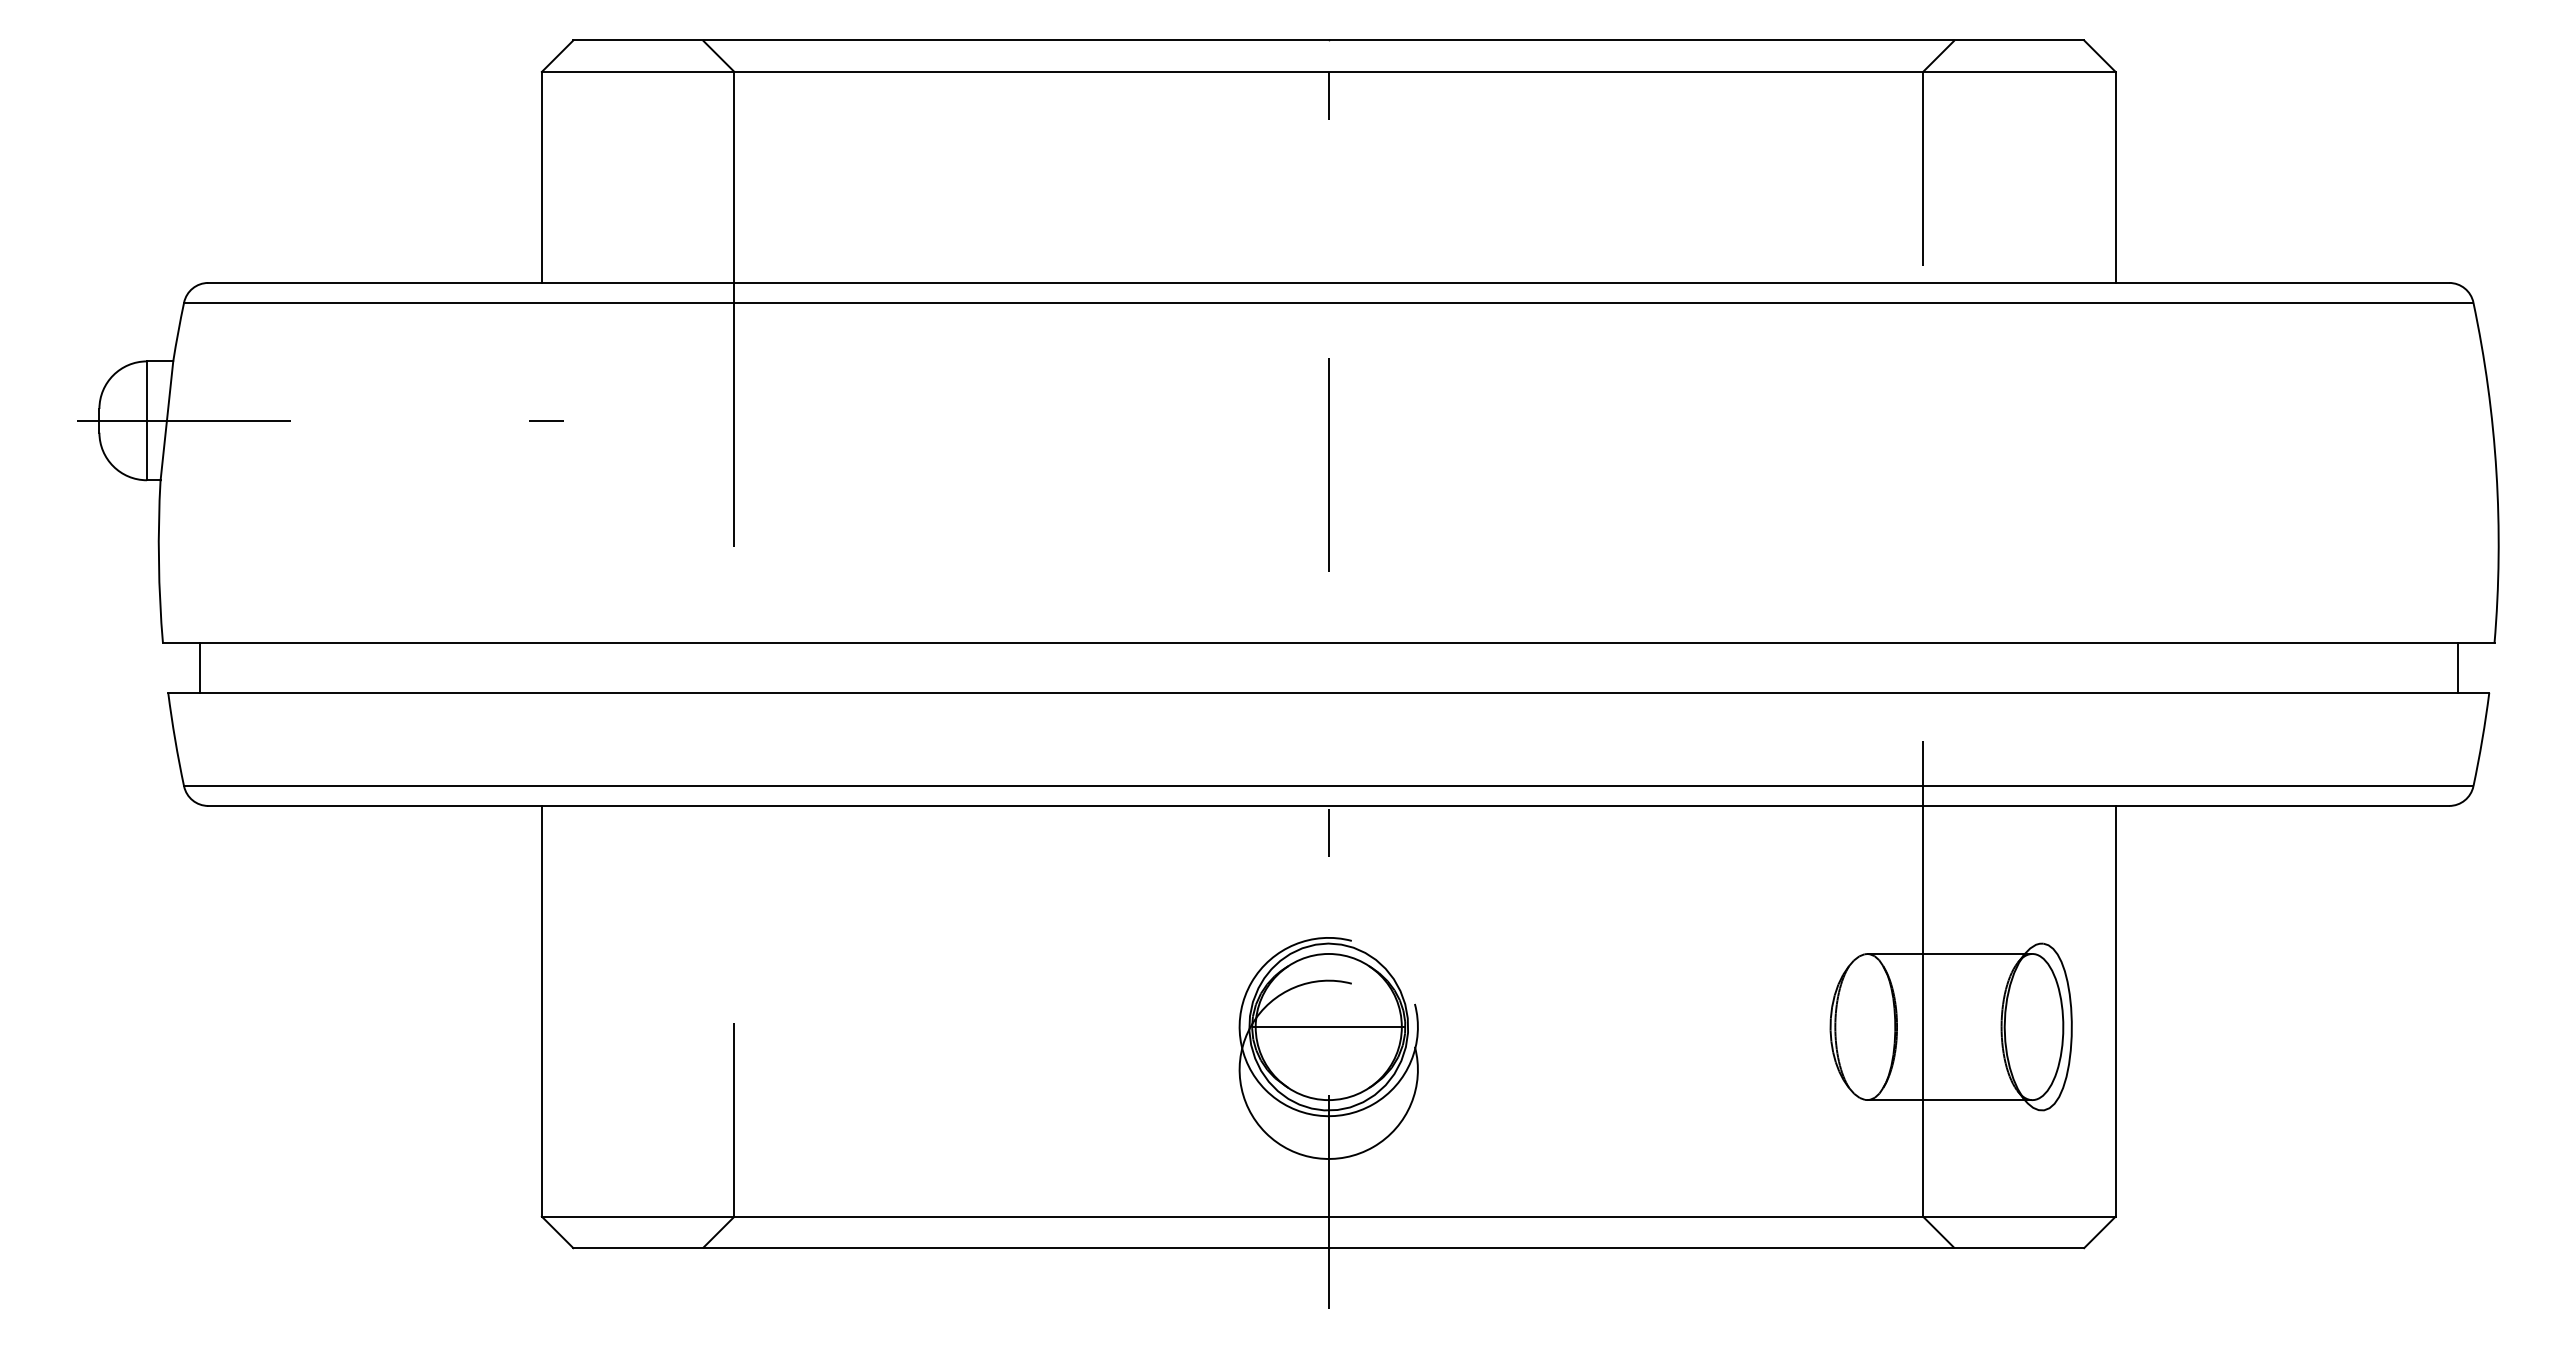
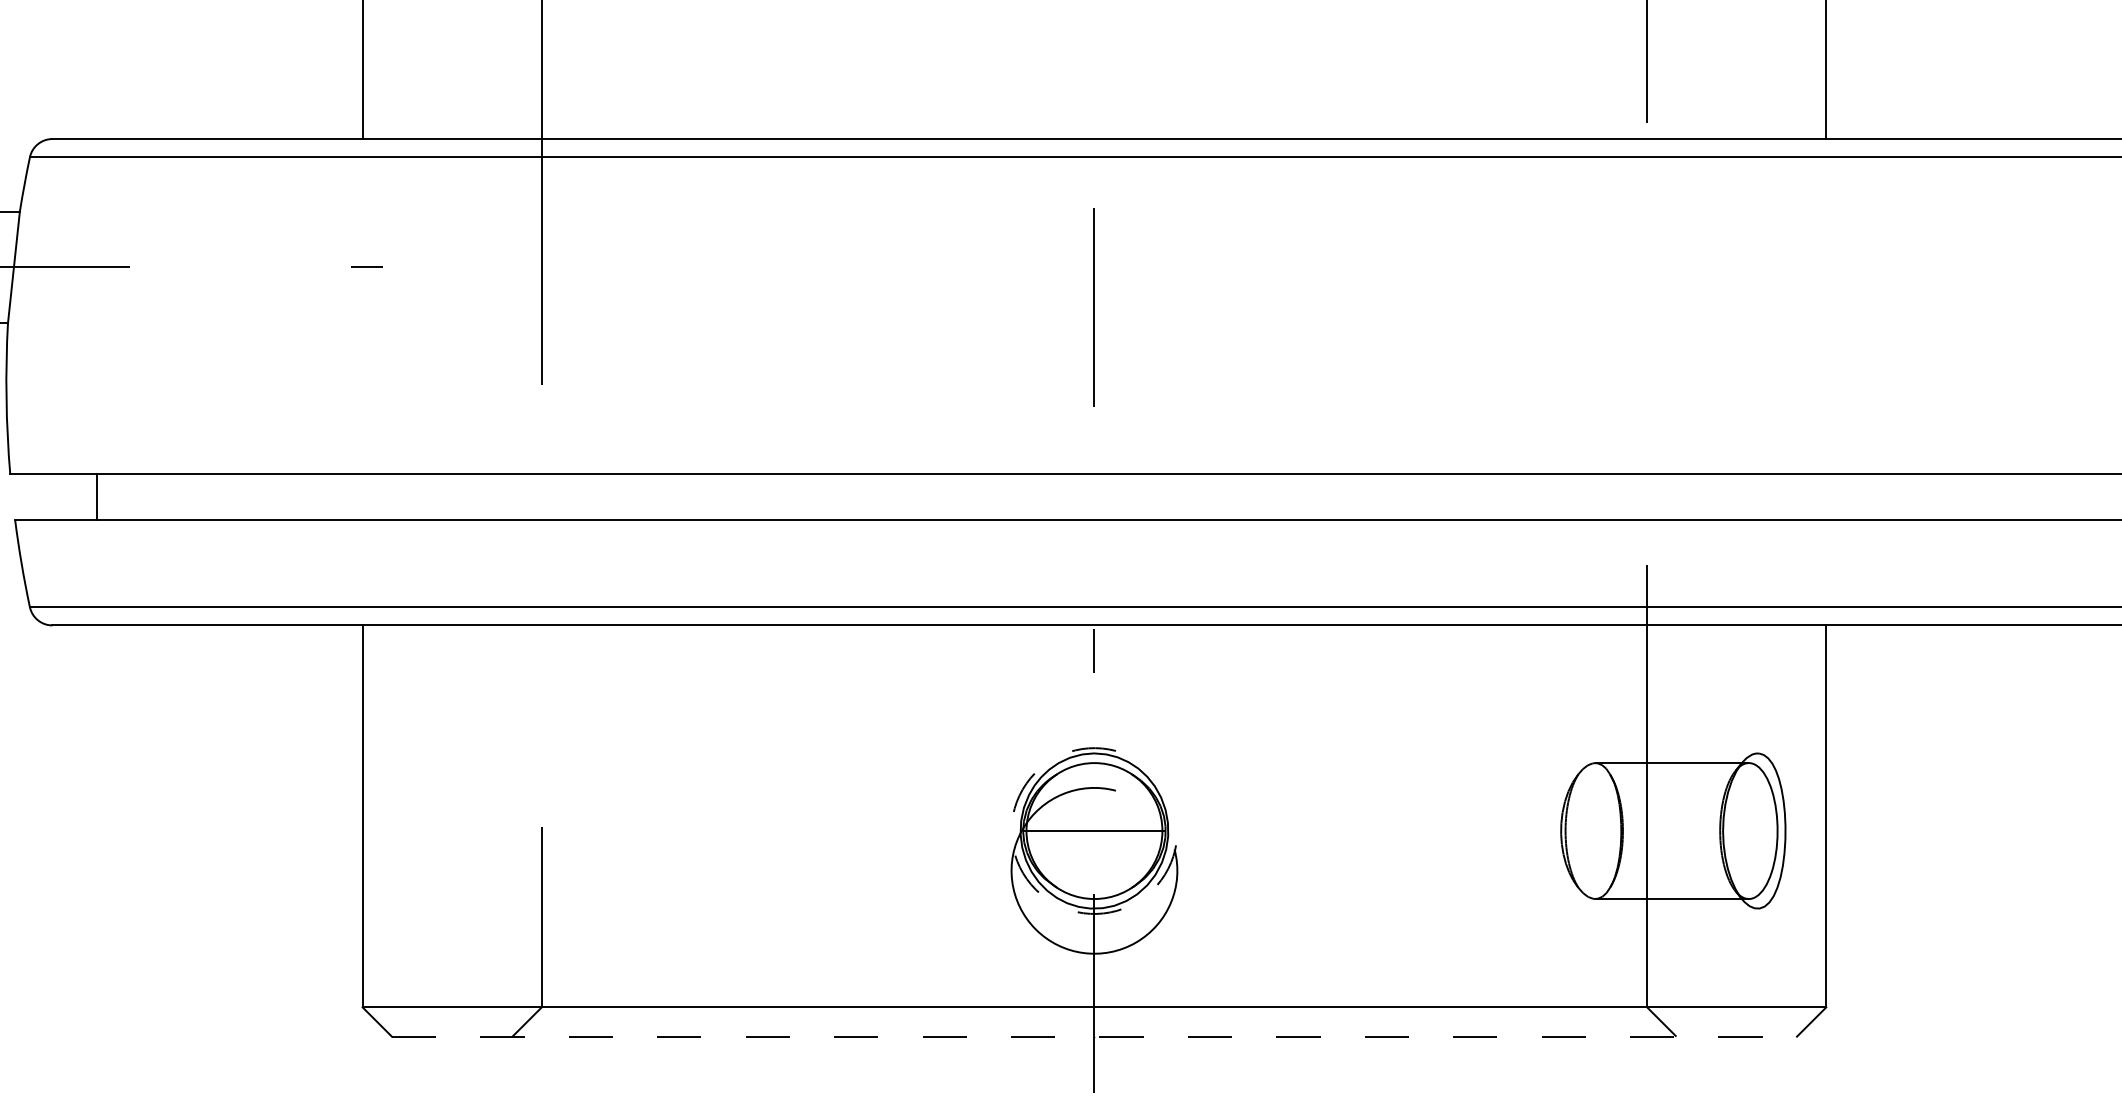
line: (200, 667) -> (97, 496), moved
arc: (1265, 1090) -> (1035, 890), solid -> dashed
line: (1329, 1248) -> (1095, 1036), solid -> dashed

